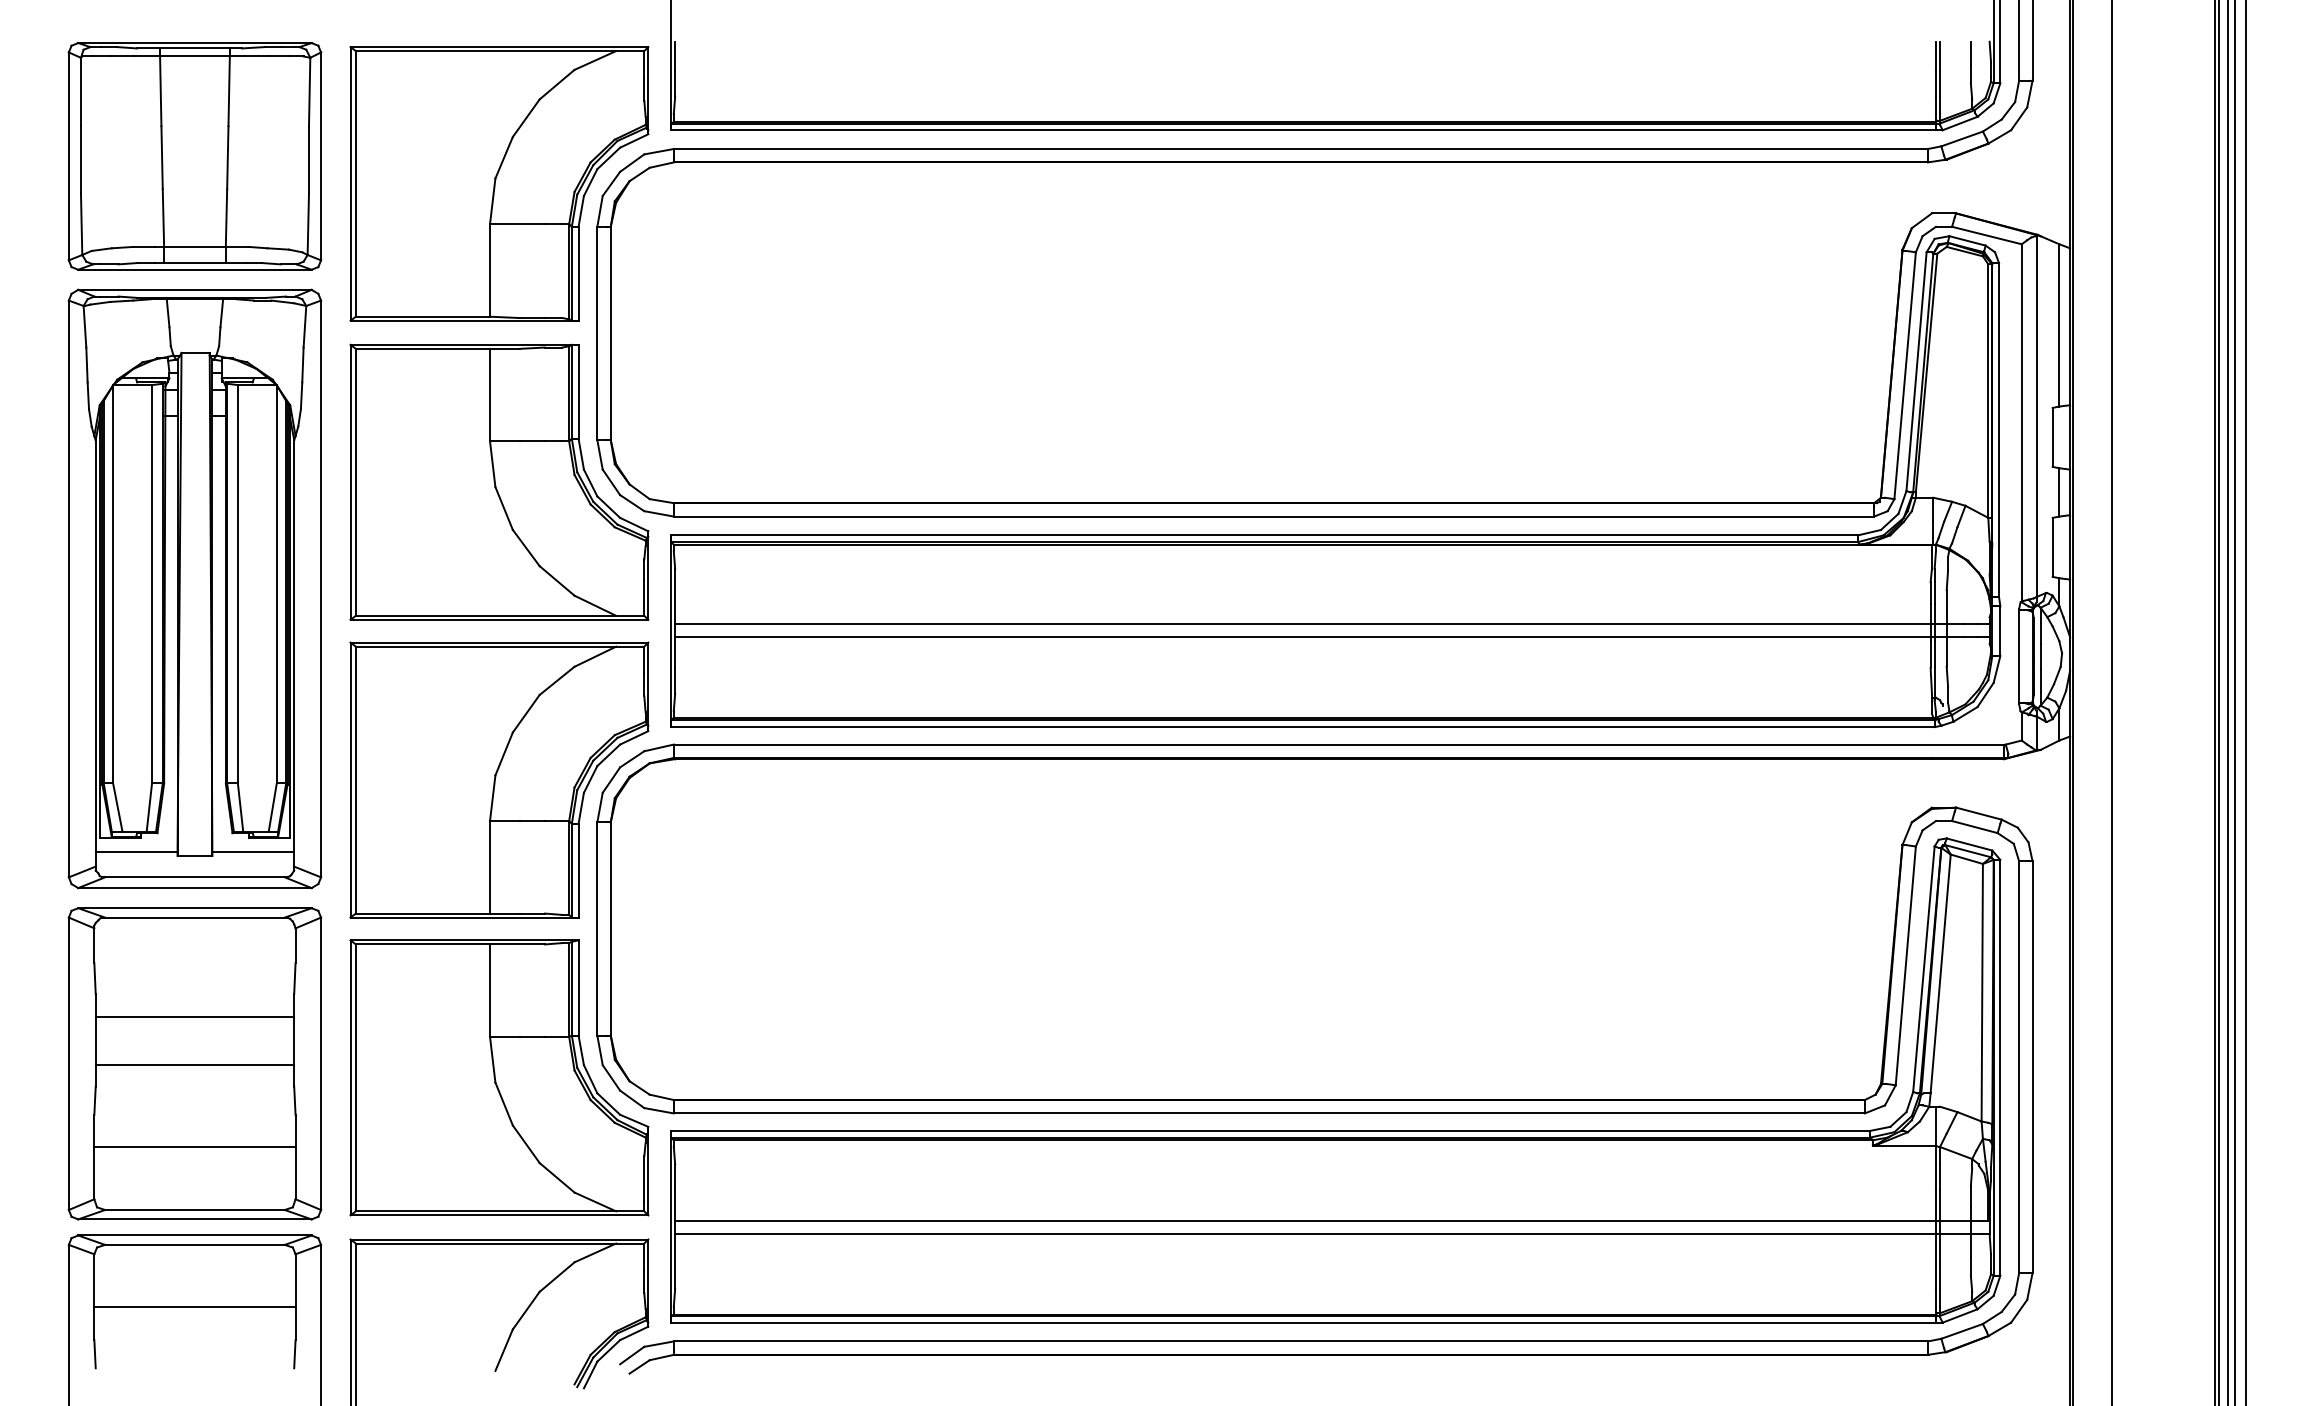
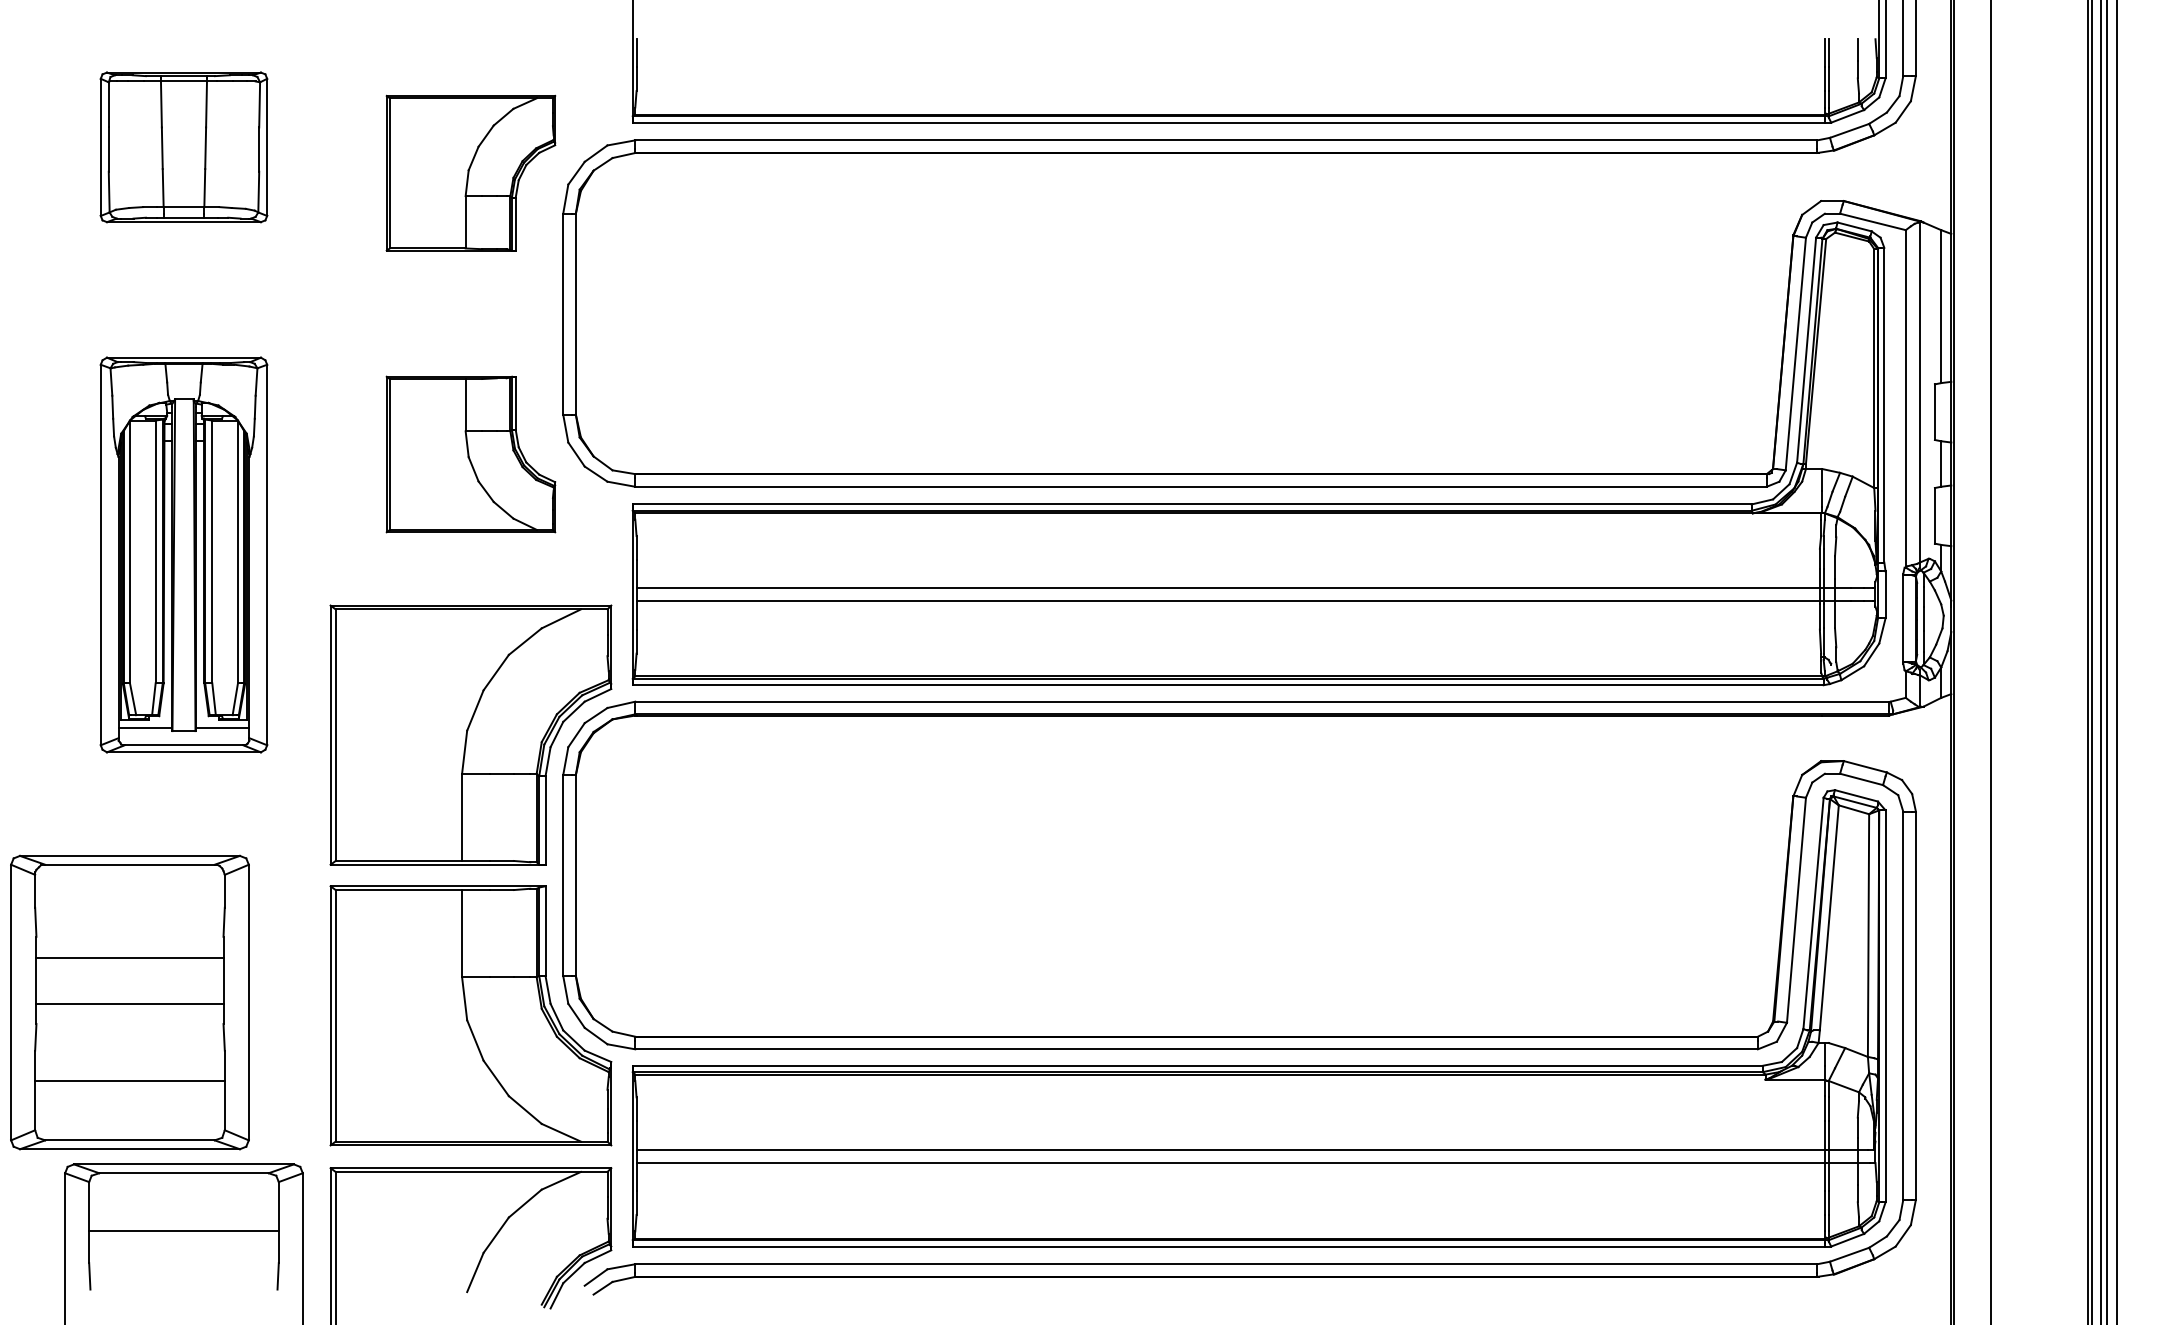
part: (194, 156) -> (183, 147), size x0.7
part: (498, 184) -> (470, 173), size x0.6
part: (498, 482) -> (470, 454), size x0.6
part: (194, 588) -> (183, 554), size x0.7
part: (194, 1063) -> (129, 1002), moved

